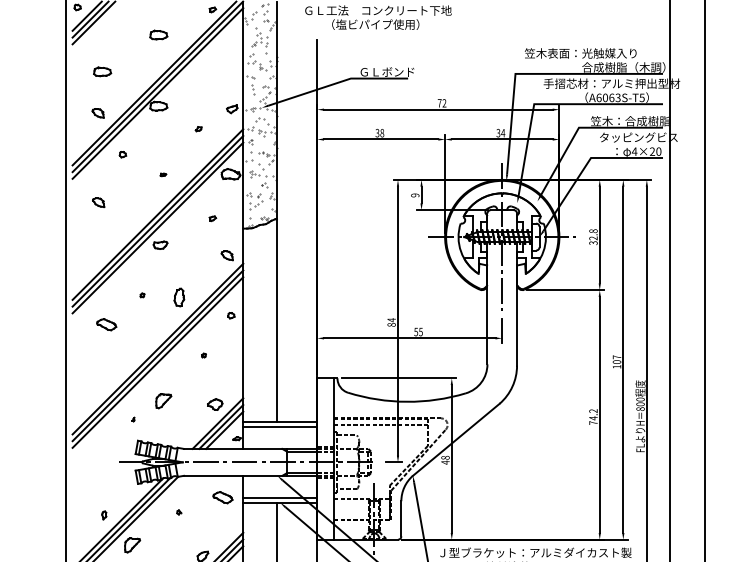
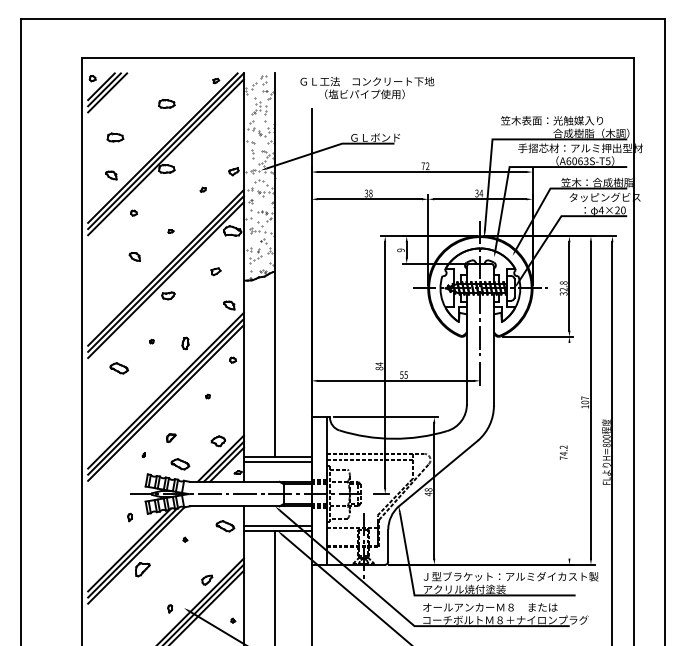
part: (98, 202) -> (134, 256), moved
part: (213, 218) -> (216, 271), size x1.6
part: (179, 297) -> (185, 343), size x0.7
part: (163, 400) -> (171, 437), size x0.6
line: (599, 414) -> (569, 450), removed
part: (173, 429) -> (180, 464), added
part: (103, 515) -> (129, 517), moved

